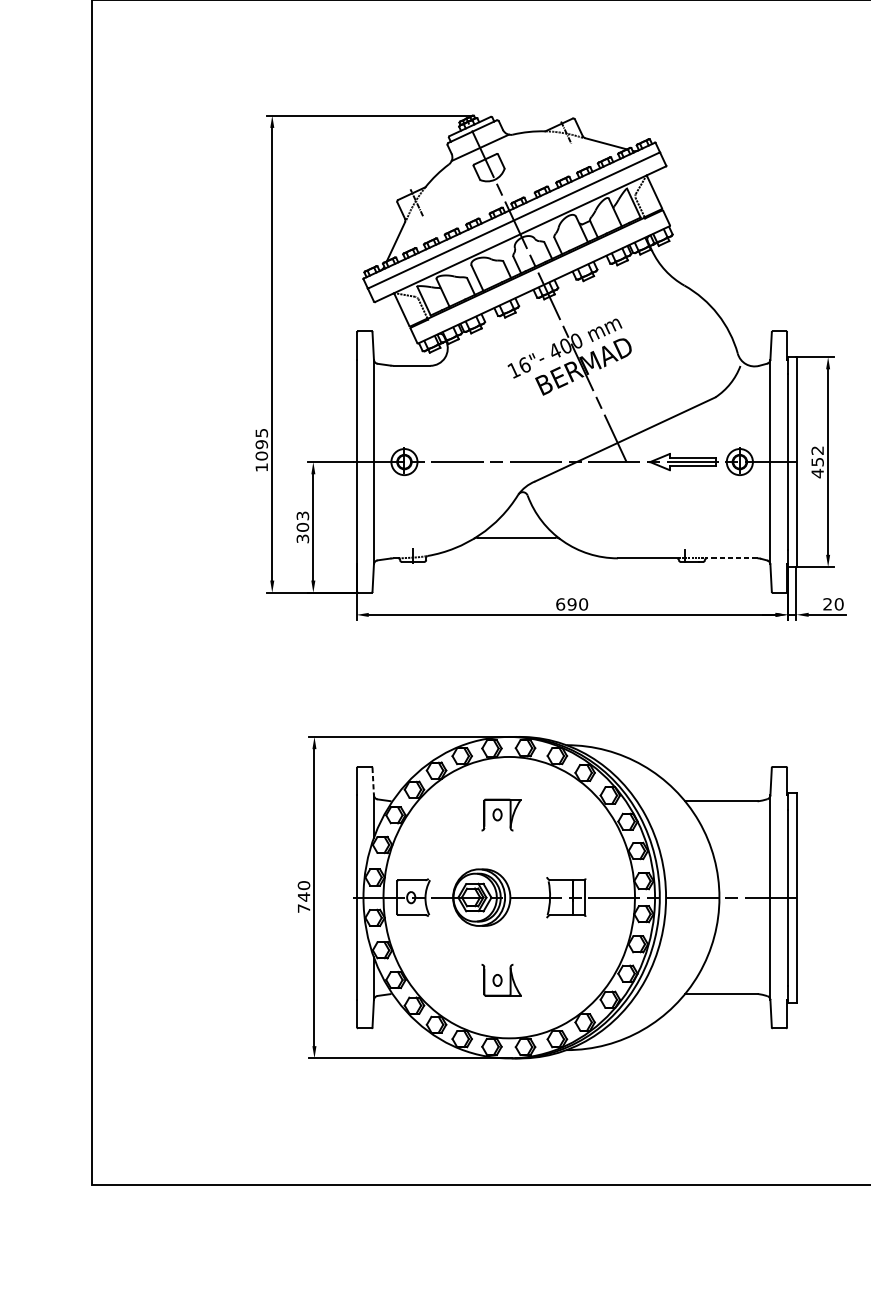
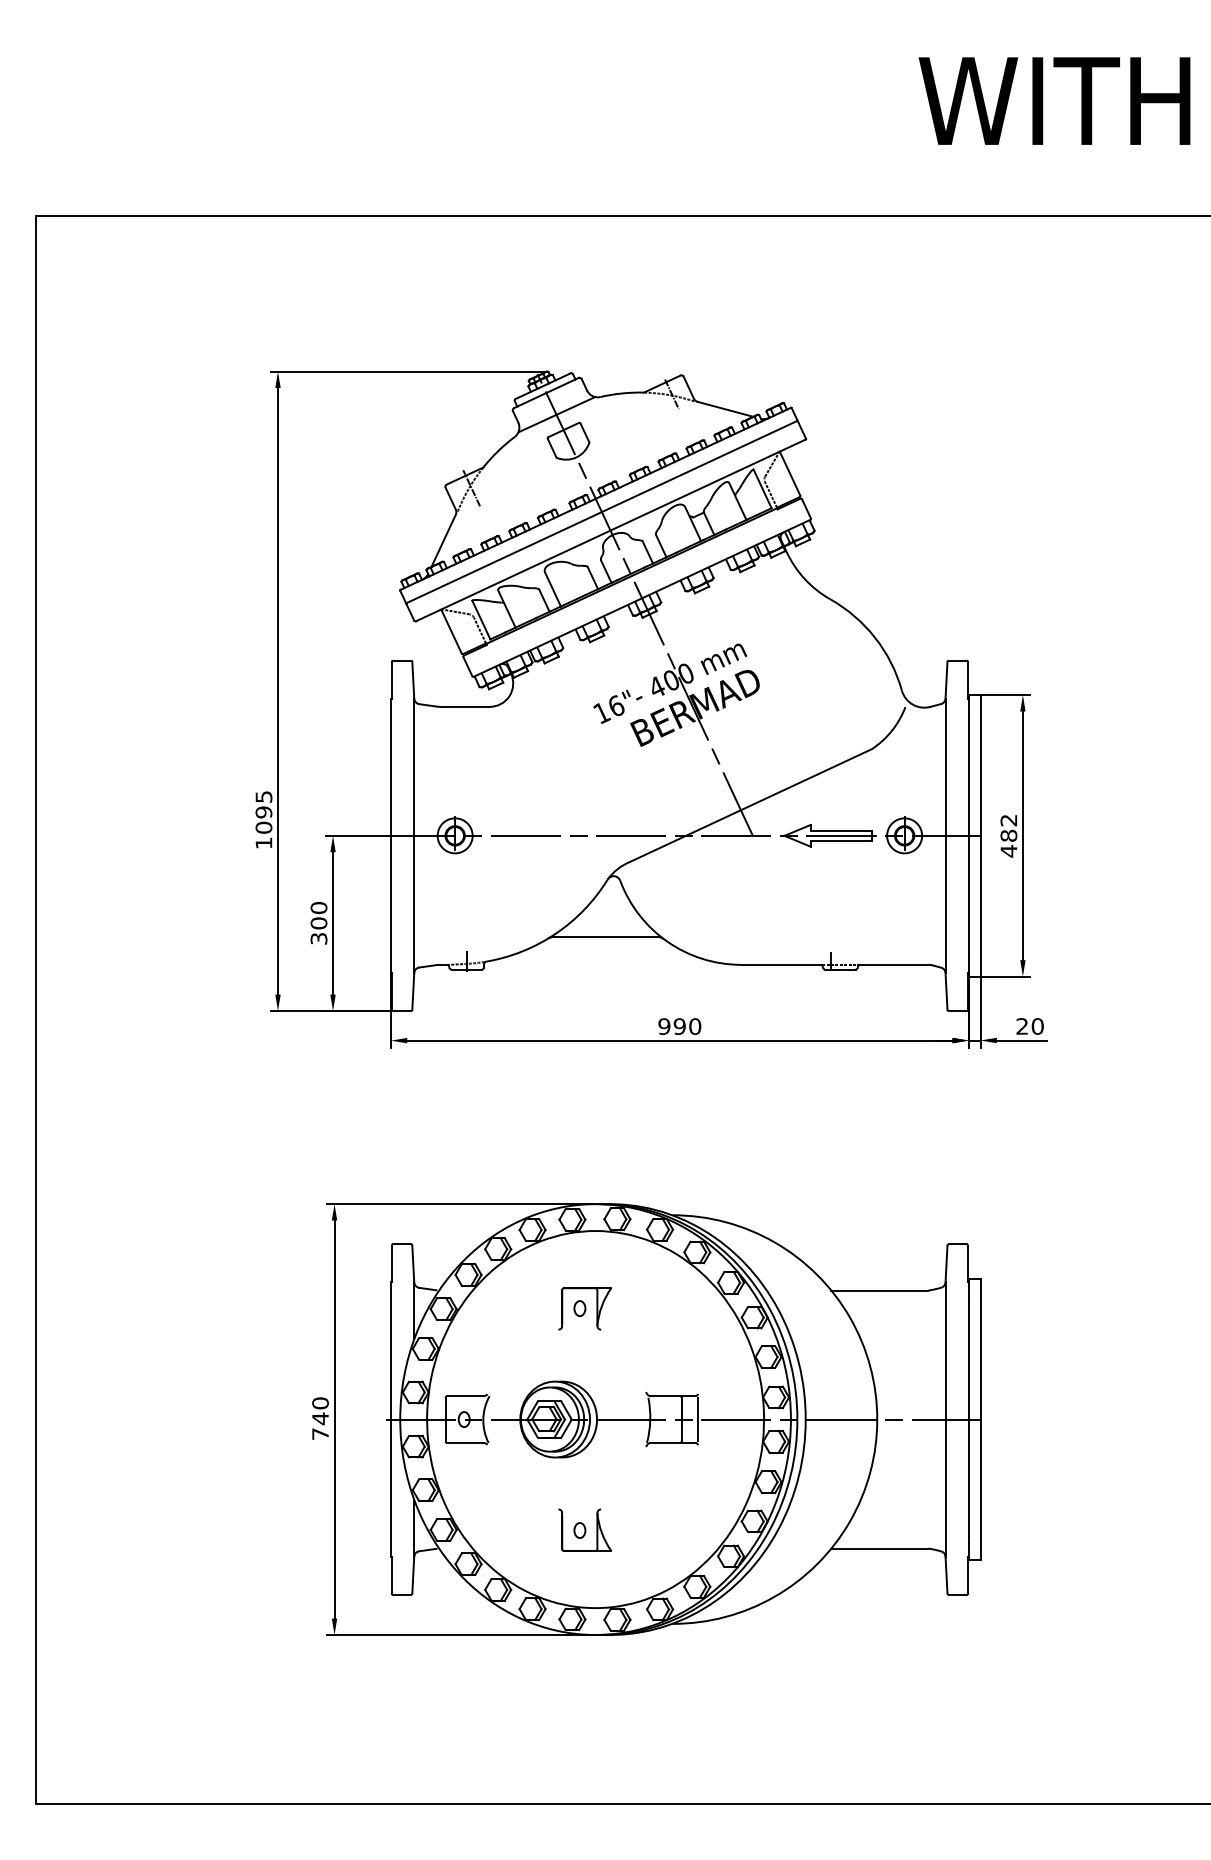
text: (817, 461) -> (1008, 835), 452 -> 482
text: (302, 515) -> (318, 907), 303 -> 300
line: (731, 558) -> (893, 964), dashed -> solid
text: (560, 604) -> (664, 1026), 690 -> 990
line: (373, 781) -> (413, 1264), dashed -> solid

